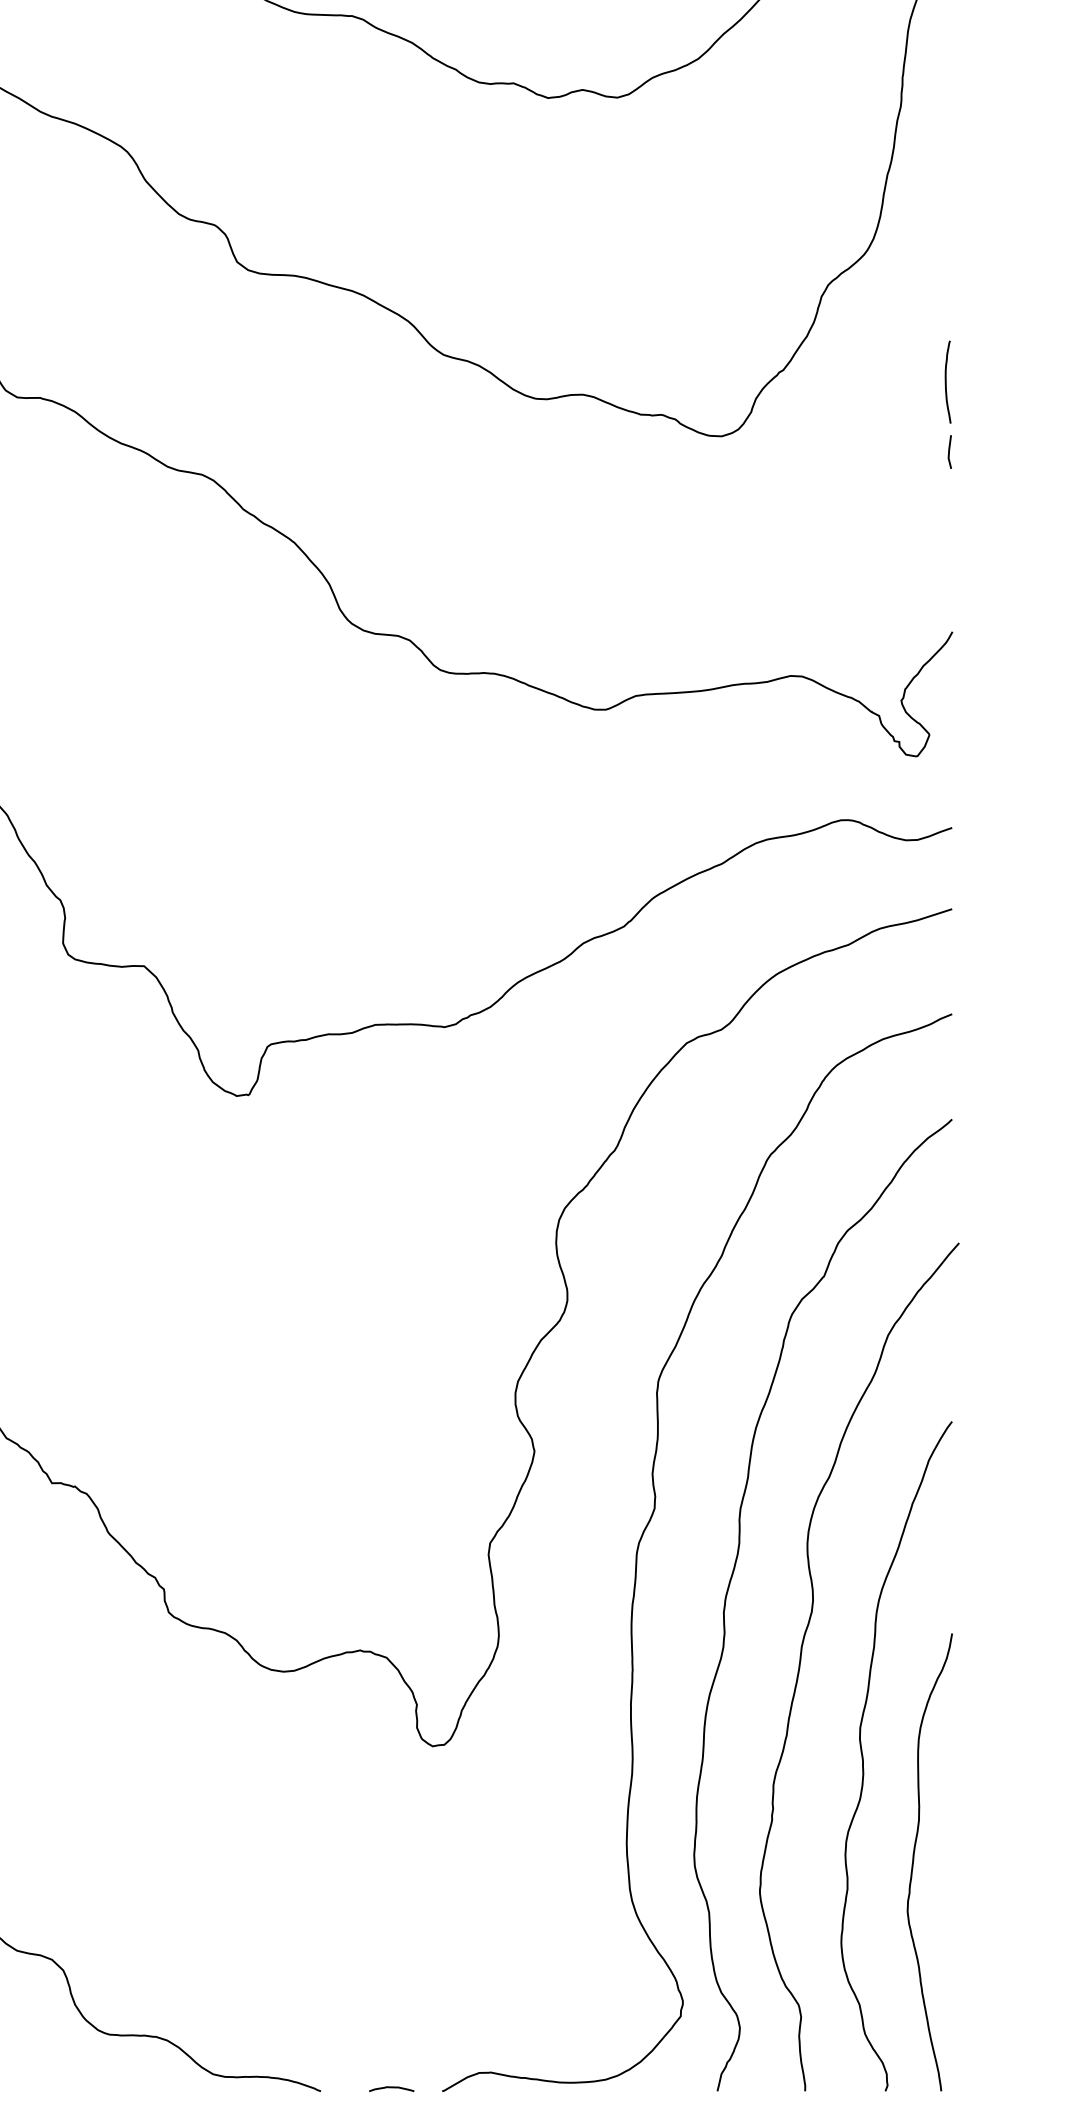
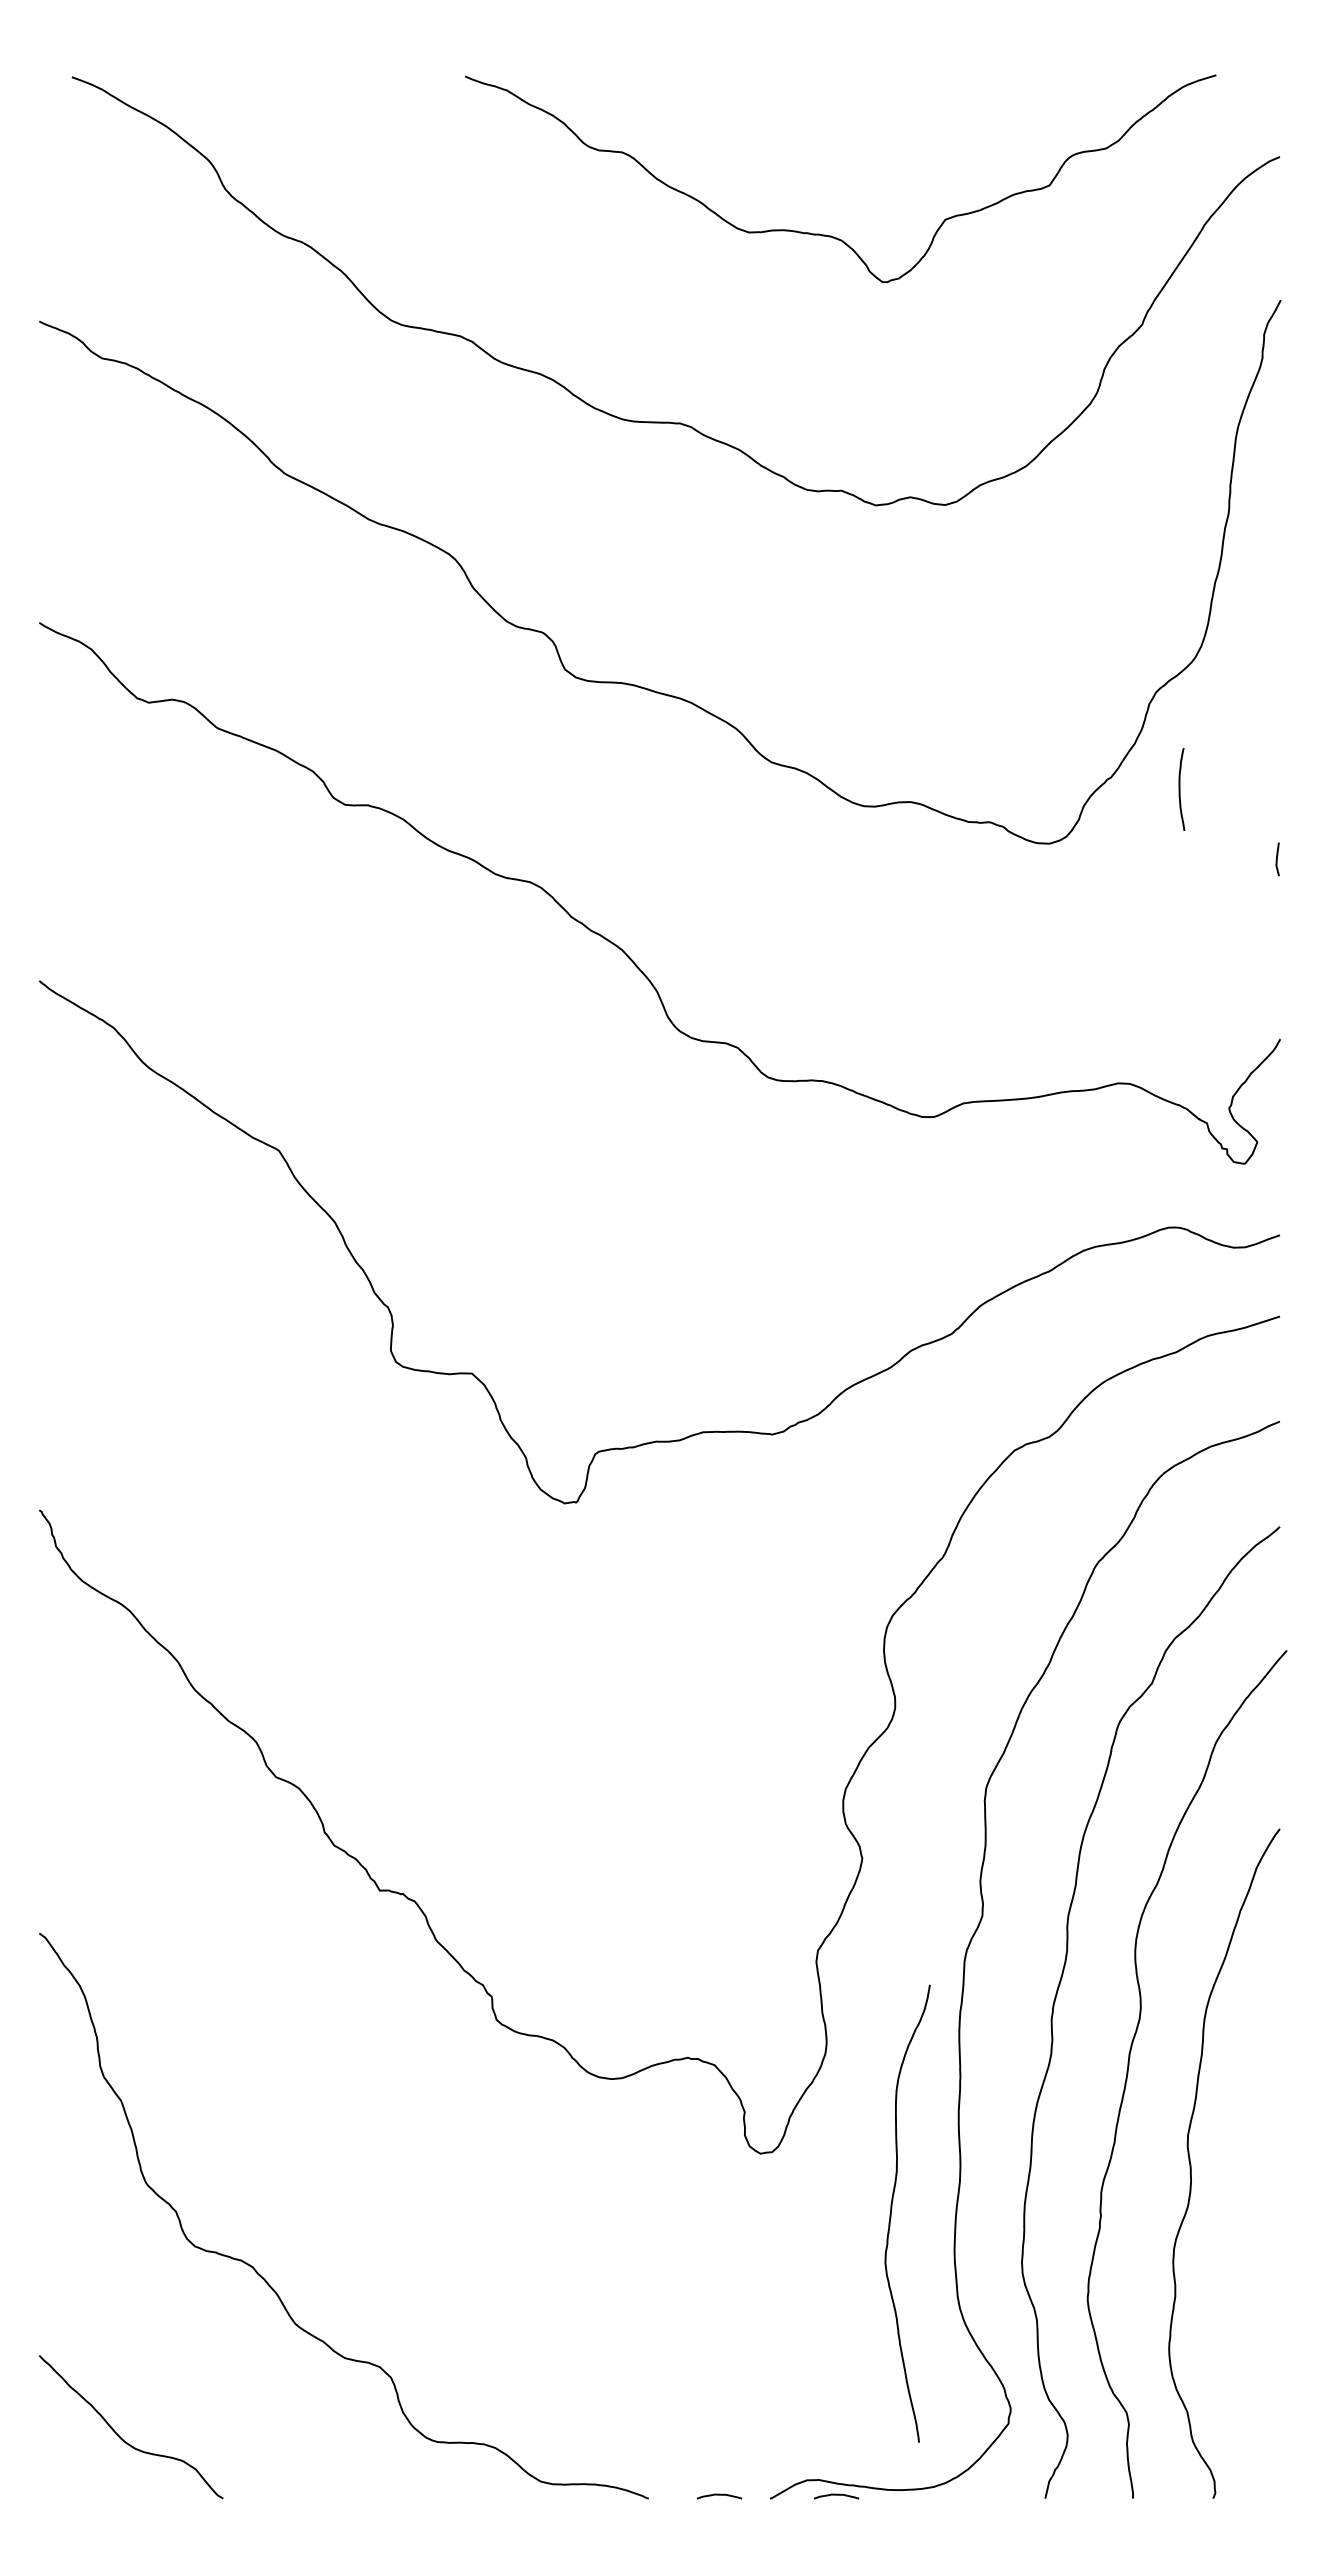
curve: (946, 382) -> (1180, 789), moved
curve: (914, 1858) -> (892, 2209), moved
curve: (508, 2088) -> (836, 2495), added

